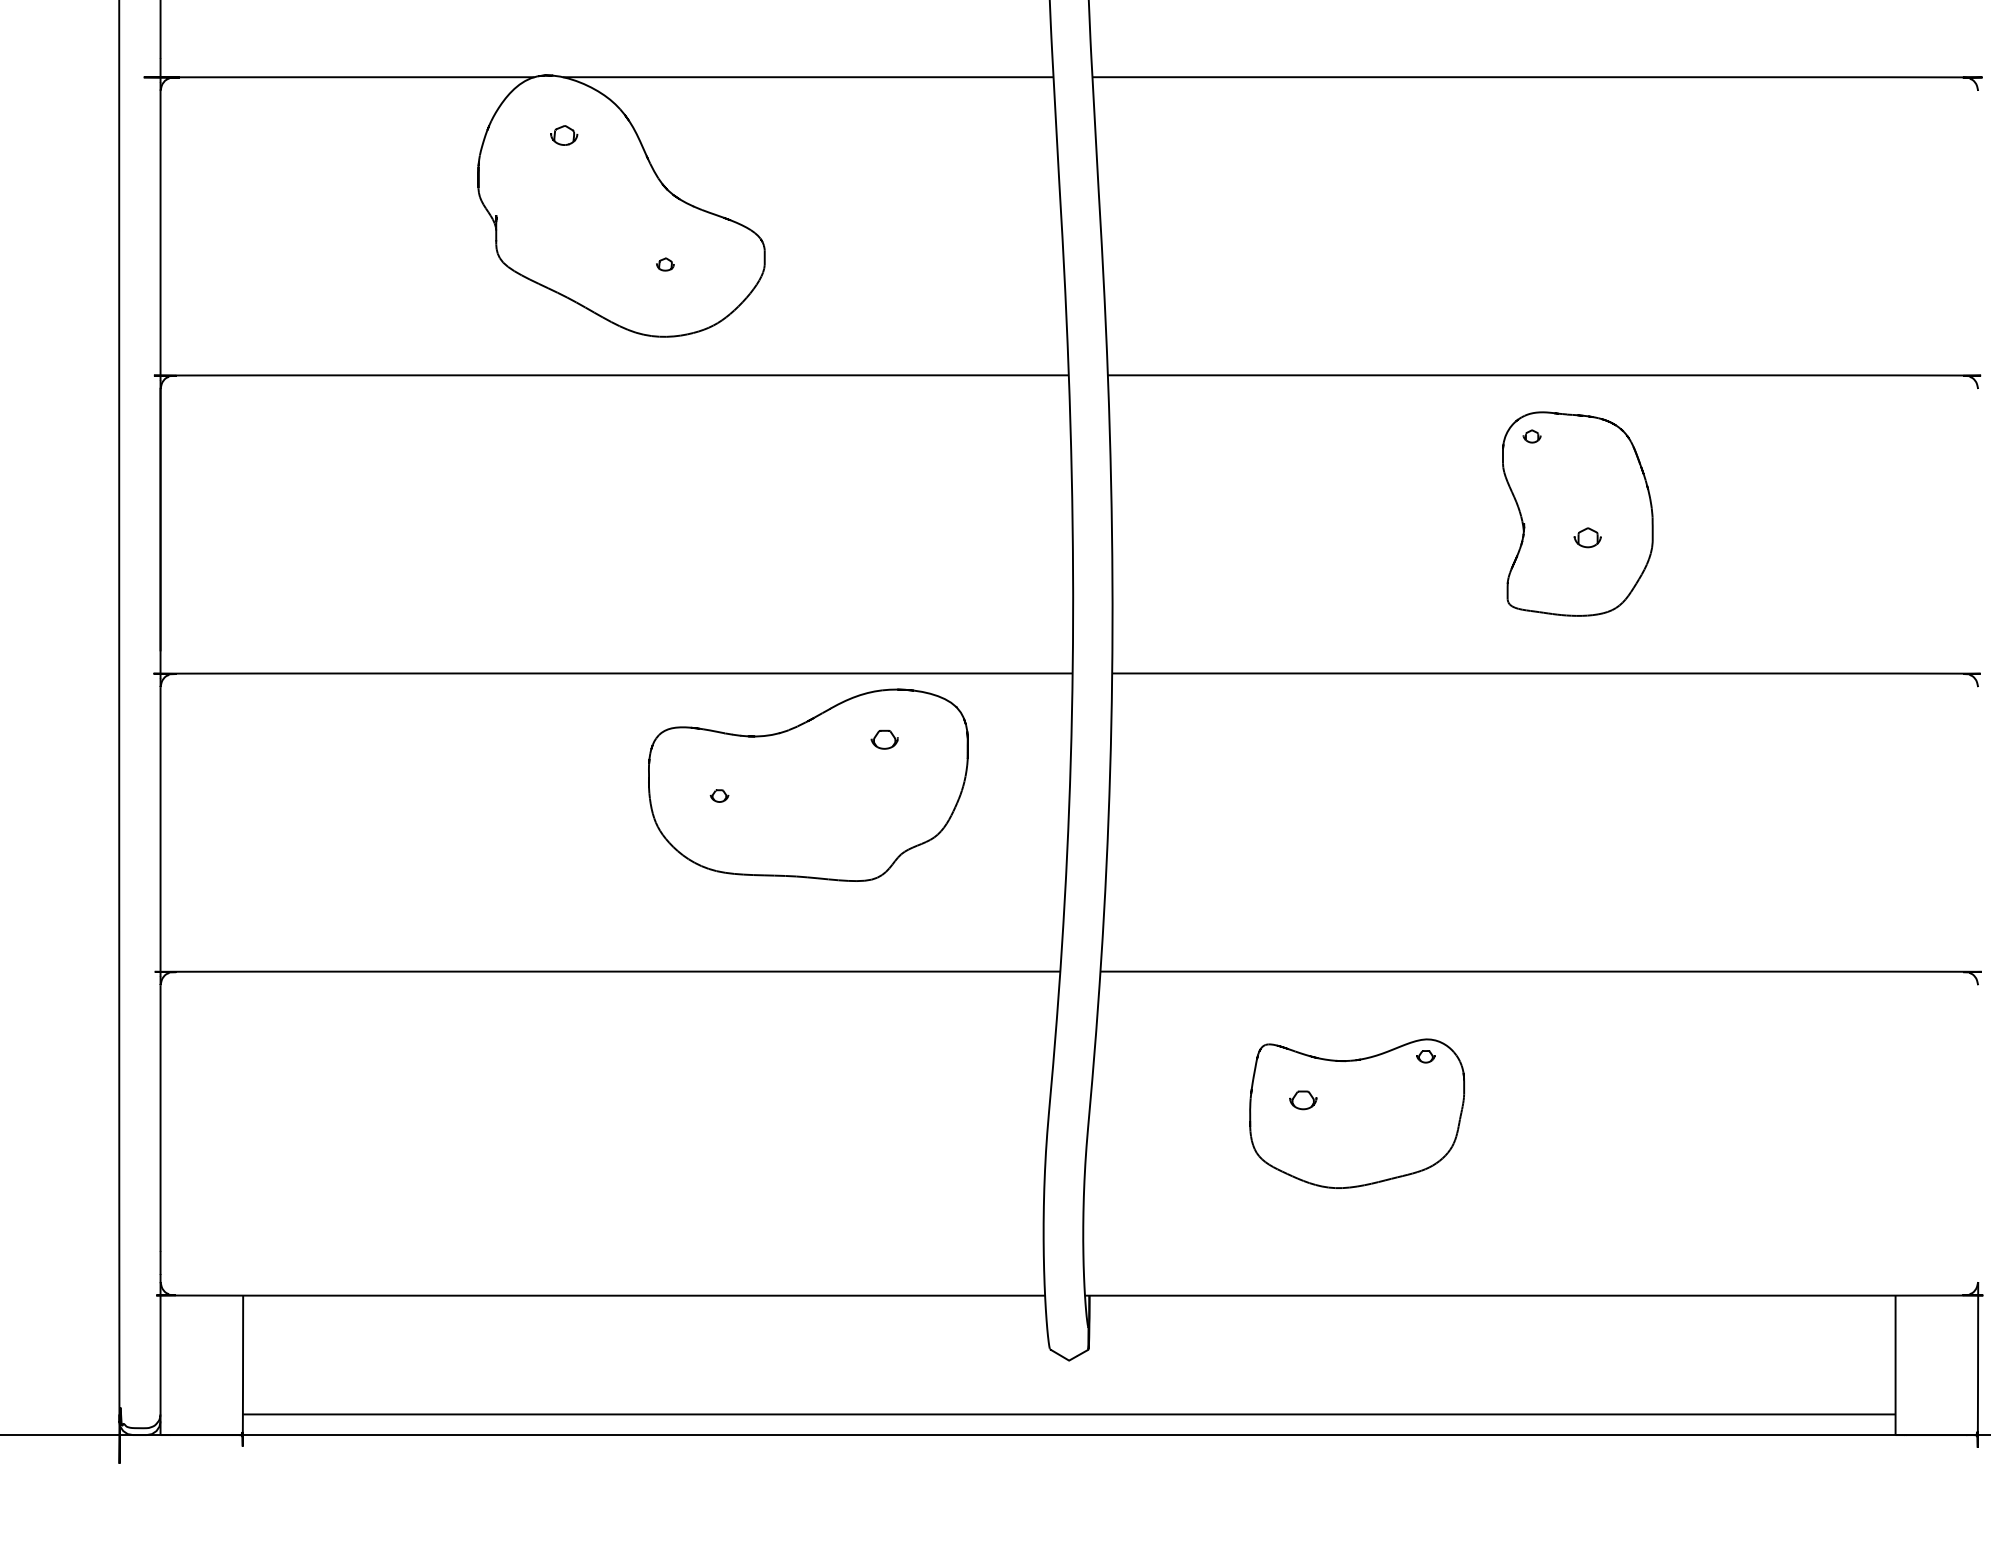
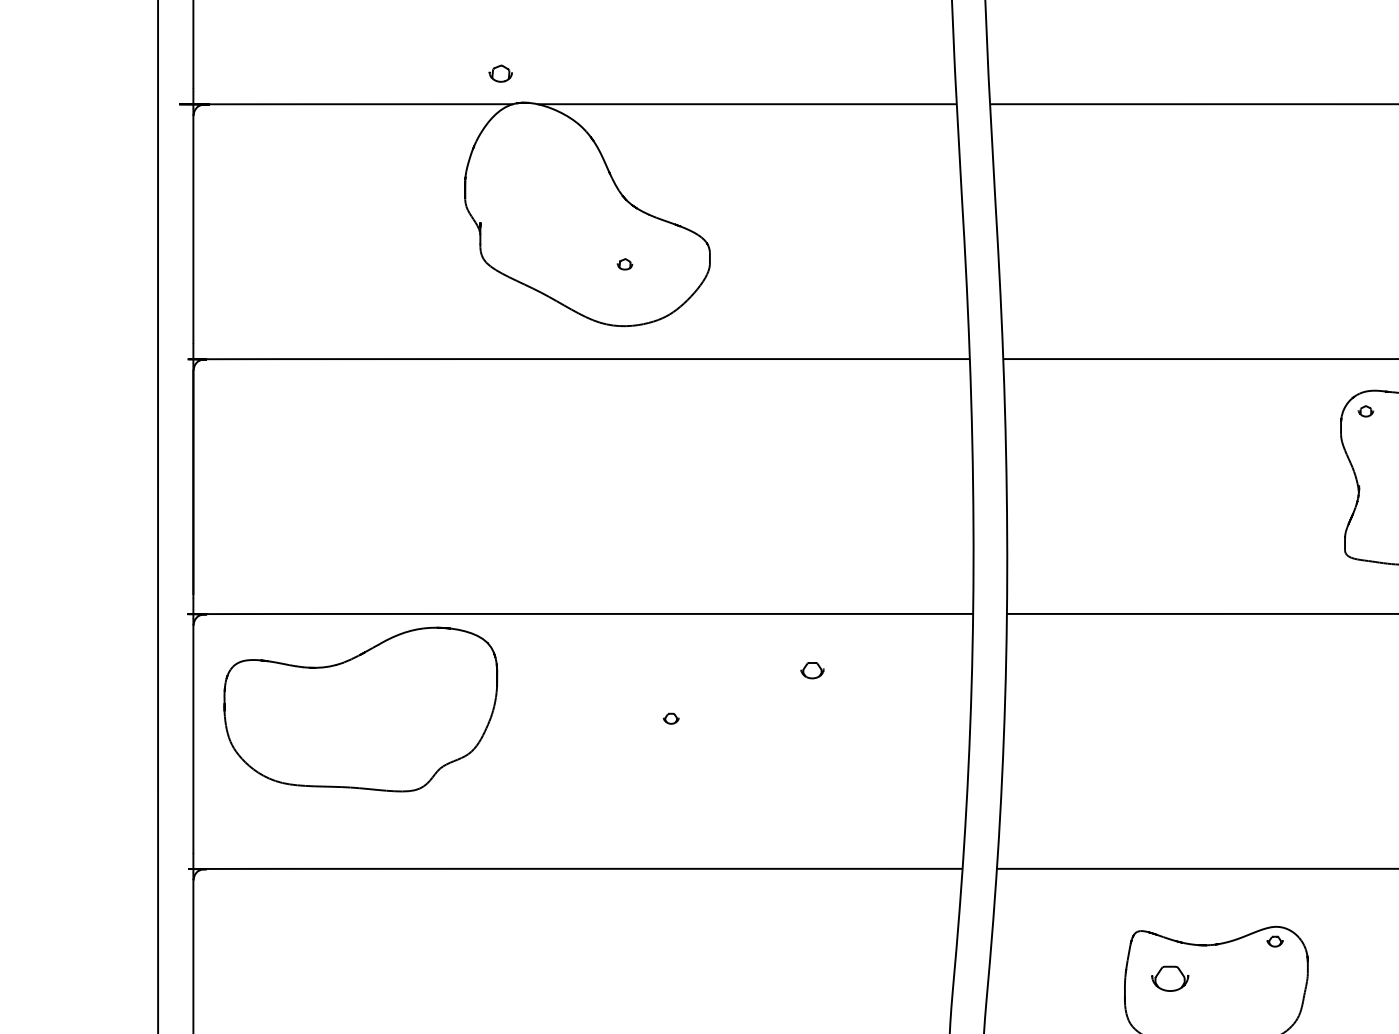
part: (564, 135) -> (501, 73), moved
part: (808, 784) -> (360, 708), moved
part: (1303, 1100) -> (1170, 979), size x1.6

